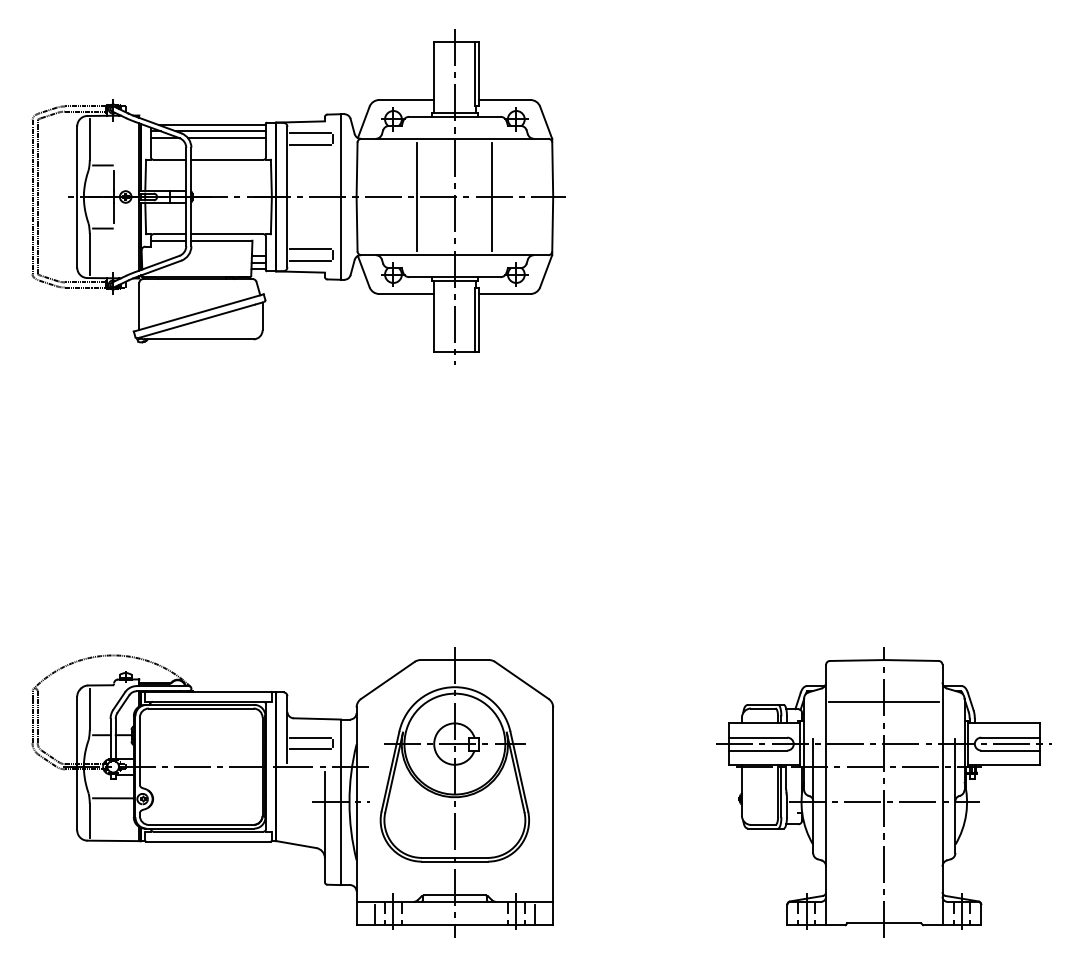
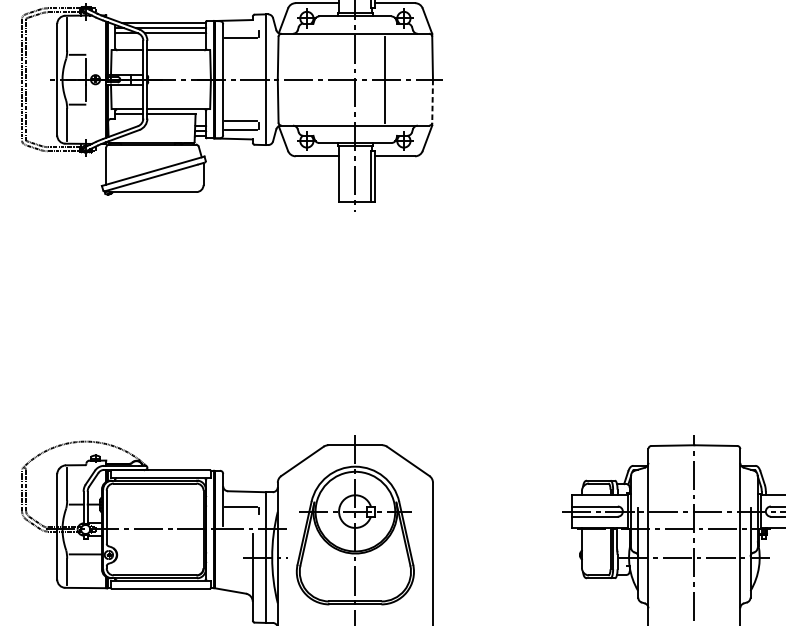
line: (310, 133) -> (241, 29), removed
line: (417, 196) -> (325, 79), removed
line: (552, 226) -> (432, 103), solid -> dashed
line: (883, 702) -> (693, 478), removed
line: (310, 749) -> (241, 515), removed

